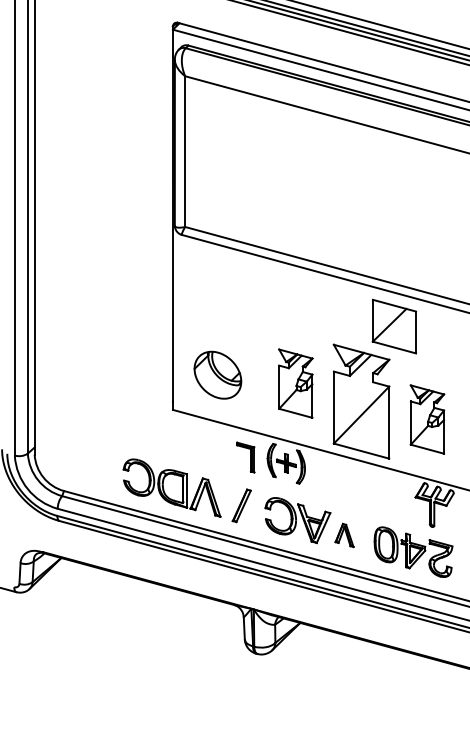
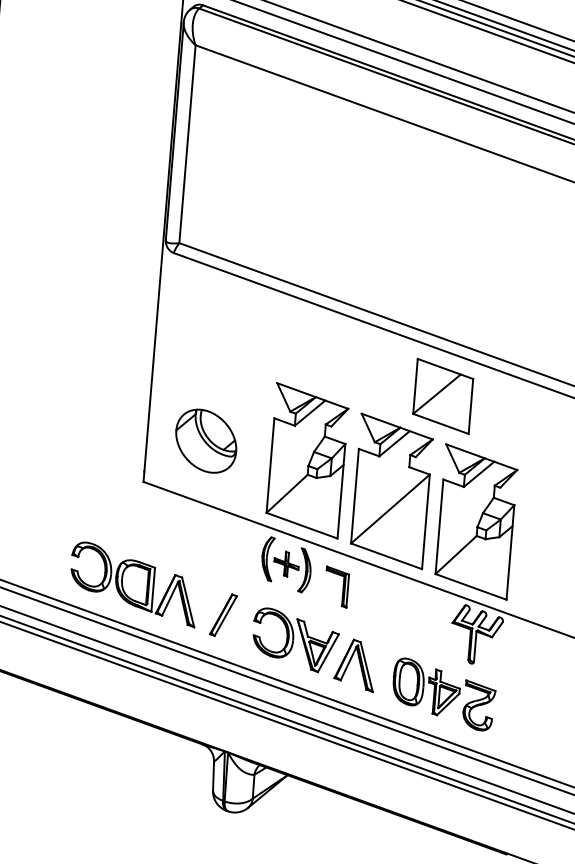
part: (295, 383) -> (307, 460), size x1.67
part: (427, 419) -> (476, 521), size x1.67
part: (245, 457) -> (336, 587), moved
part: (344, 535) -> (355, 665), size x1.67

